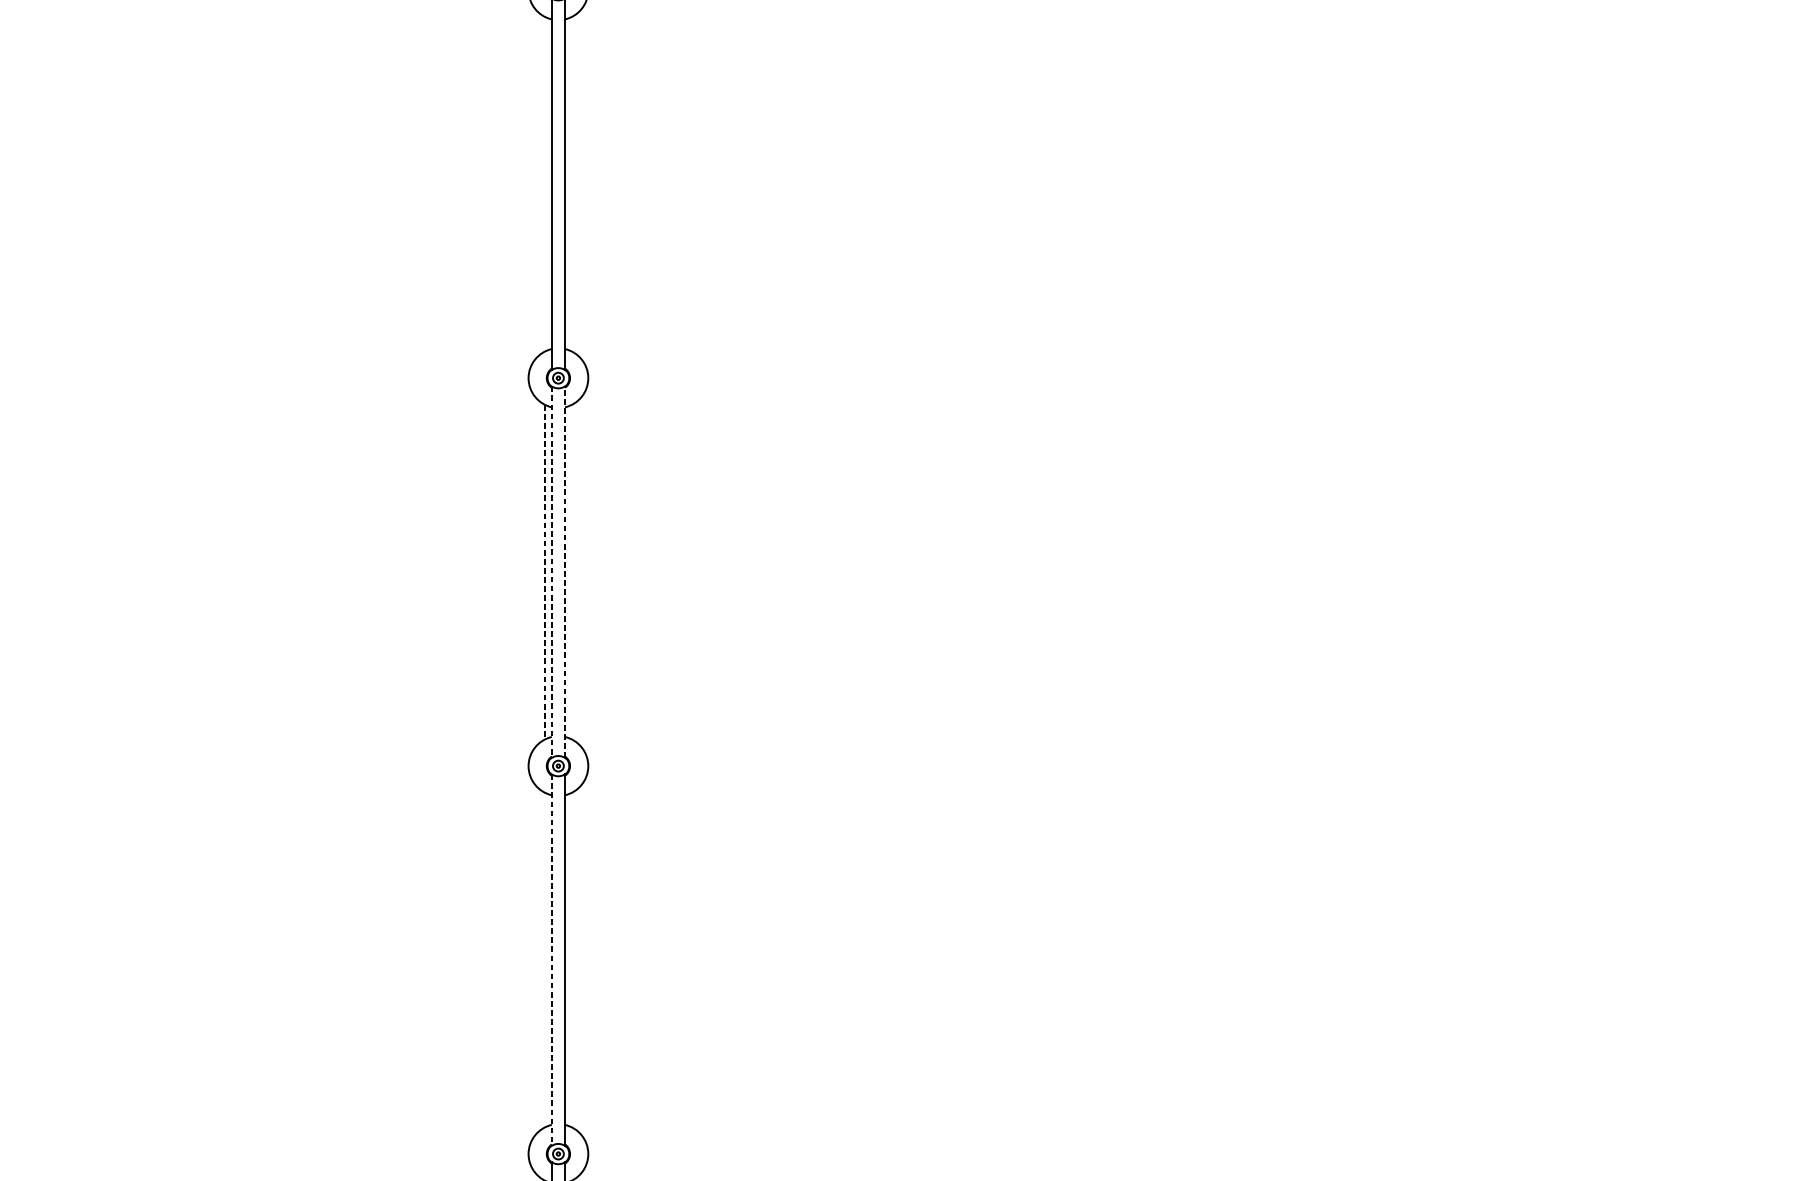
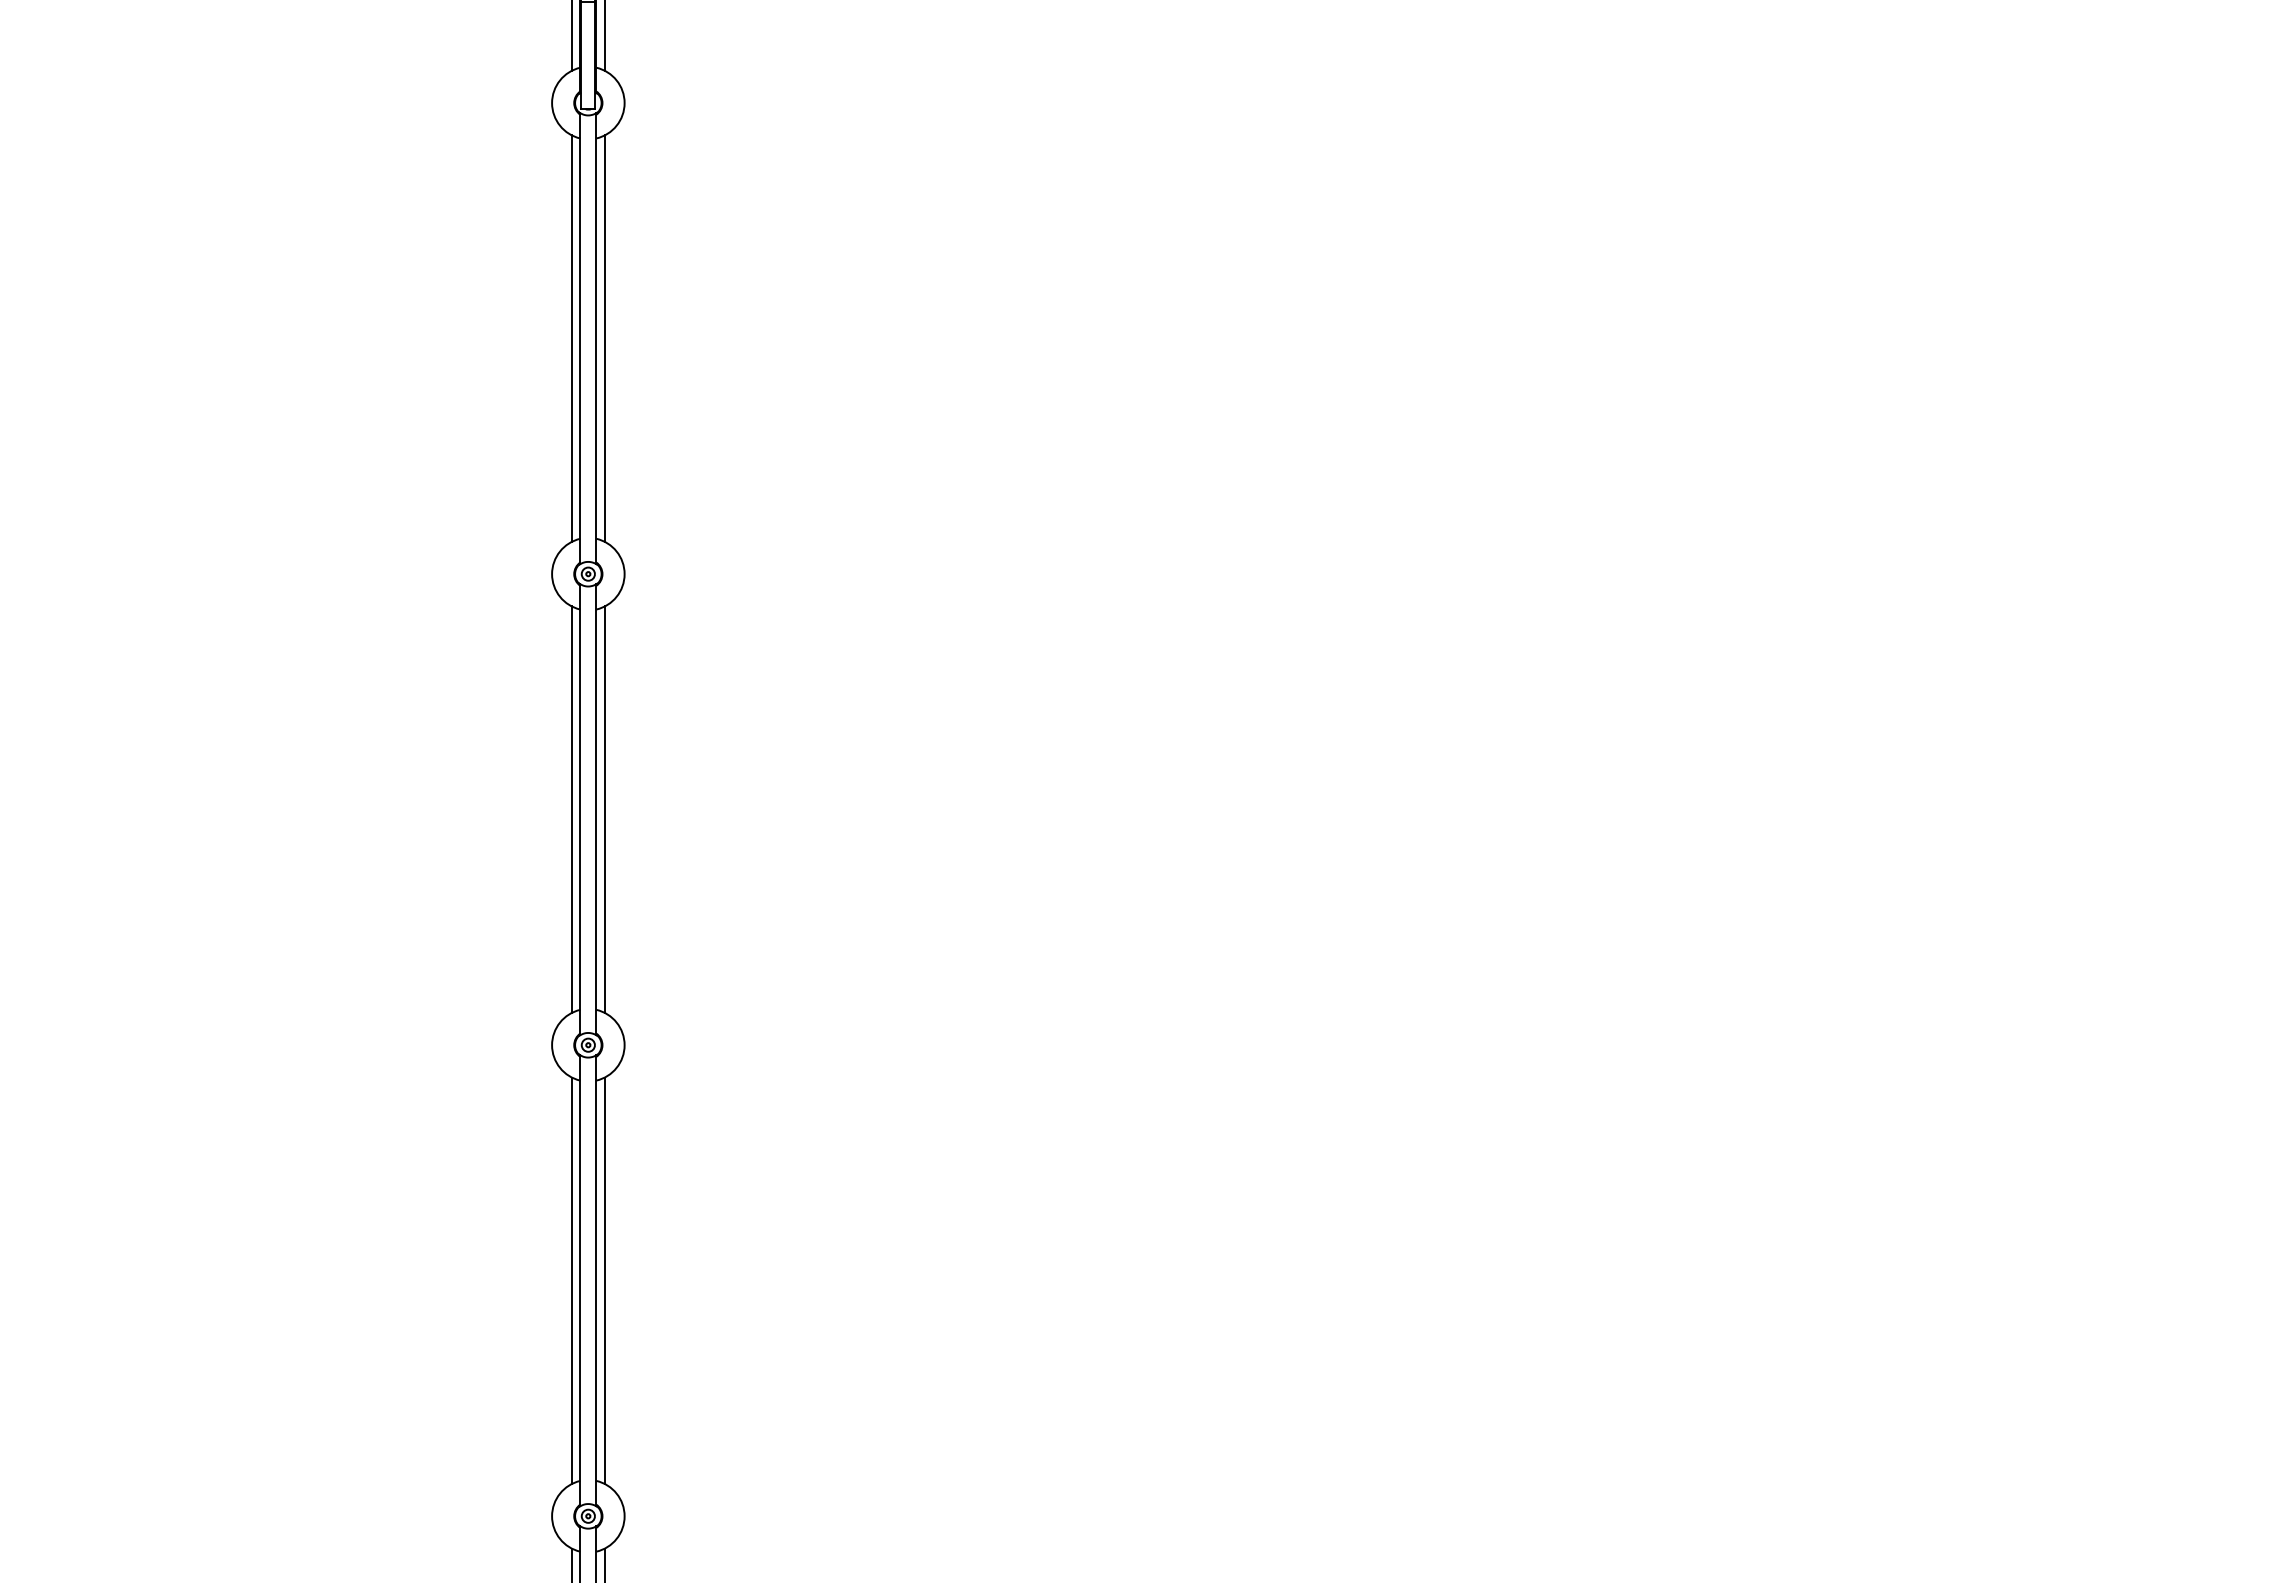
line: (544, 184) -> (571, 338), added
line: (571, 184) -> (604, 338), added
line: (544, 572) -> (571, 810), dashed -> solid
line: (551, 572) -> (580, 809), dashed -> solid
line: (565, 572) -> (596, 809), dashed -> solid
line: (571, 572) -> (604, 809), added
line: (544, 959) -> (571, 1280), added
line: (551, 959) -> (580, 1280), dashed -> solid
line: (571, 959) -> (604, 1280), added

